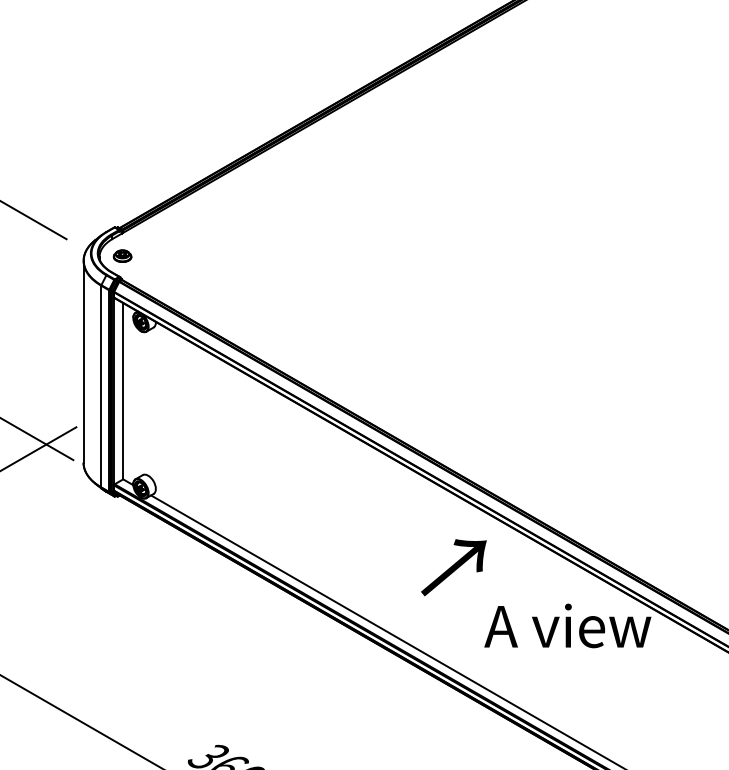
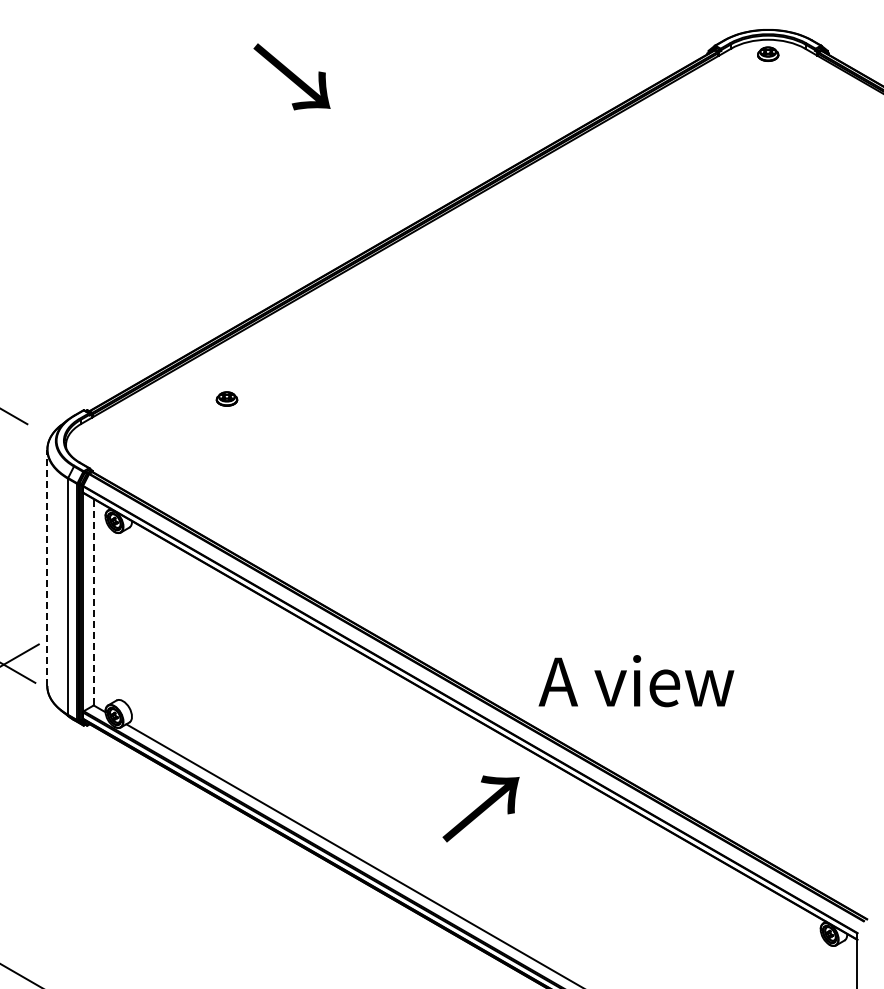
part: (122, 255) -> (226, 398), moved
line: (83, 361) -> (47, 567), solid -> dashed
line: (123, 390) -> (93, 601), solid -> dashed
text: (567, 626) -> (636, 681), moved

